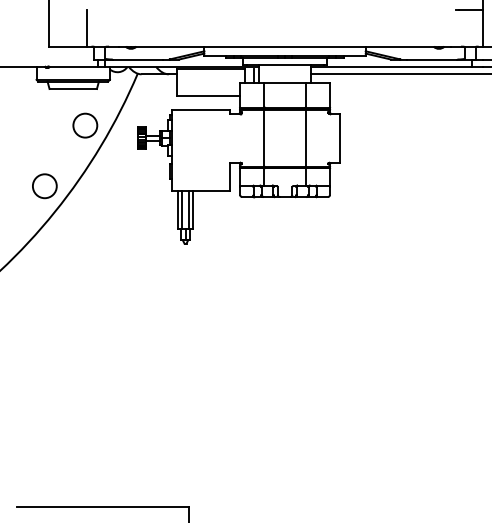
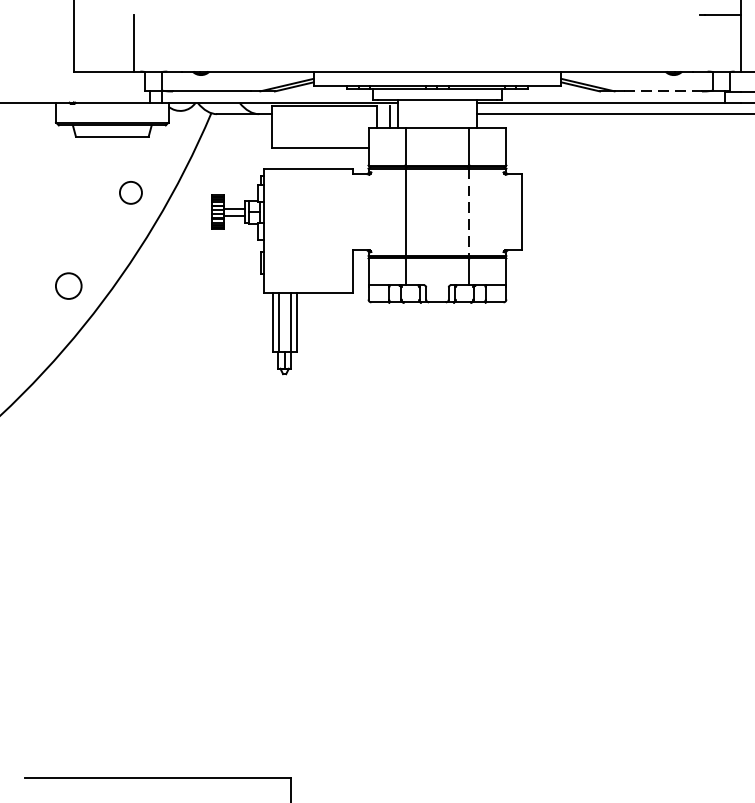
line: (432, 59) -> (663, 91), solid -> dashed
circle: (85, 125) -> (131, 192), size x0.6
line: (305, 138) -> (468, 212), solid -> dashed
circle: (44, 186) -> (68, 286), size x0.7

